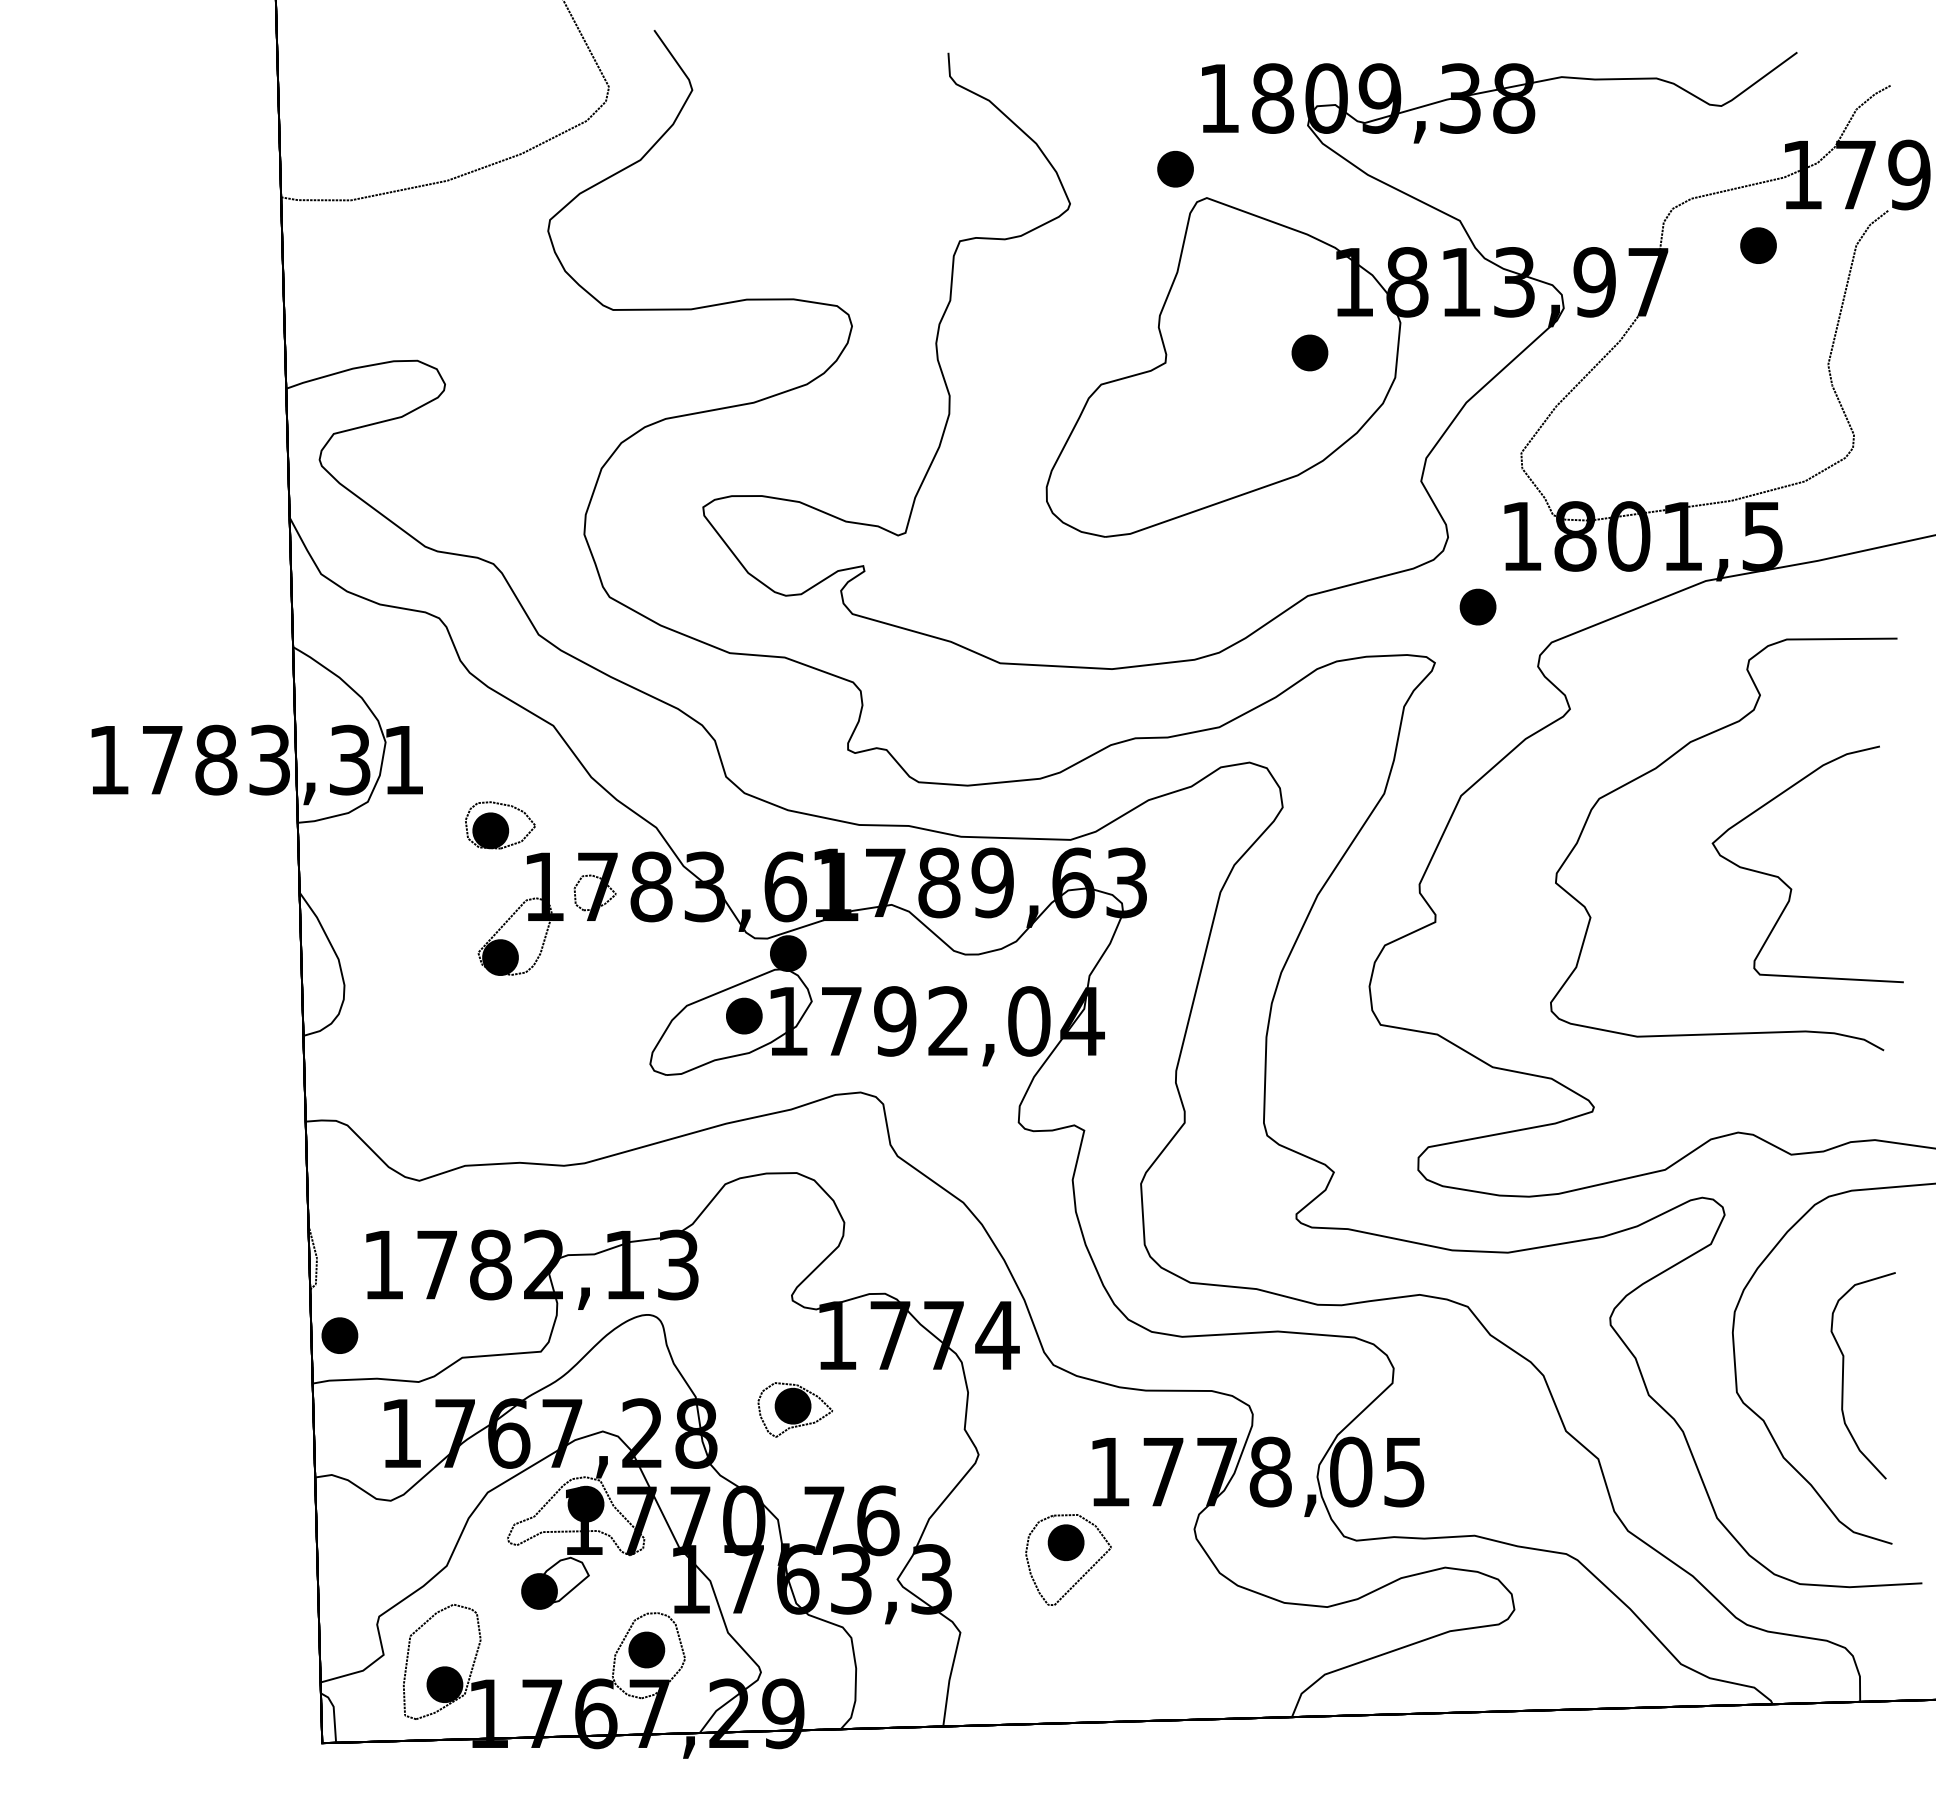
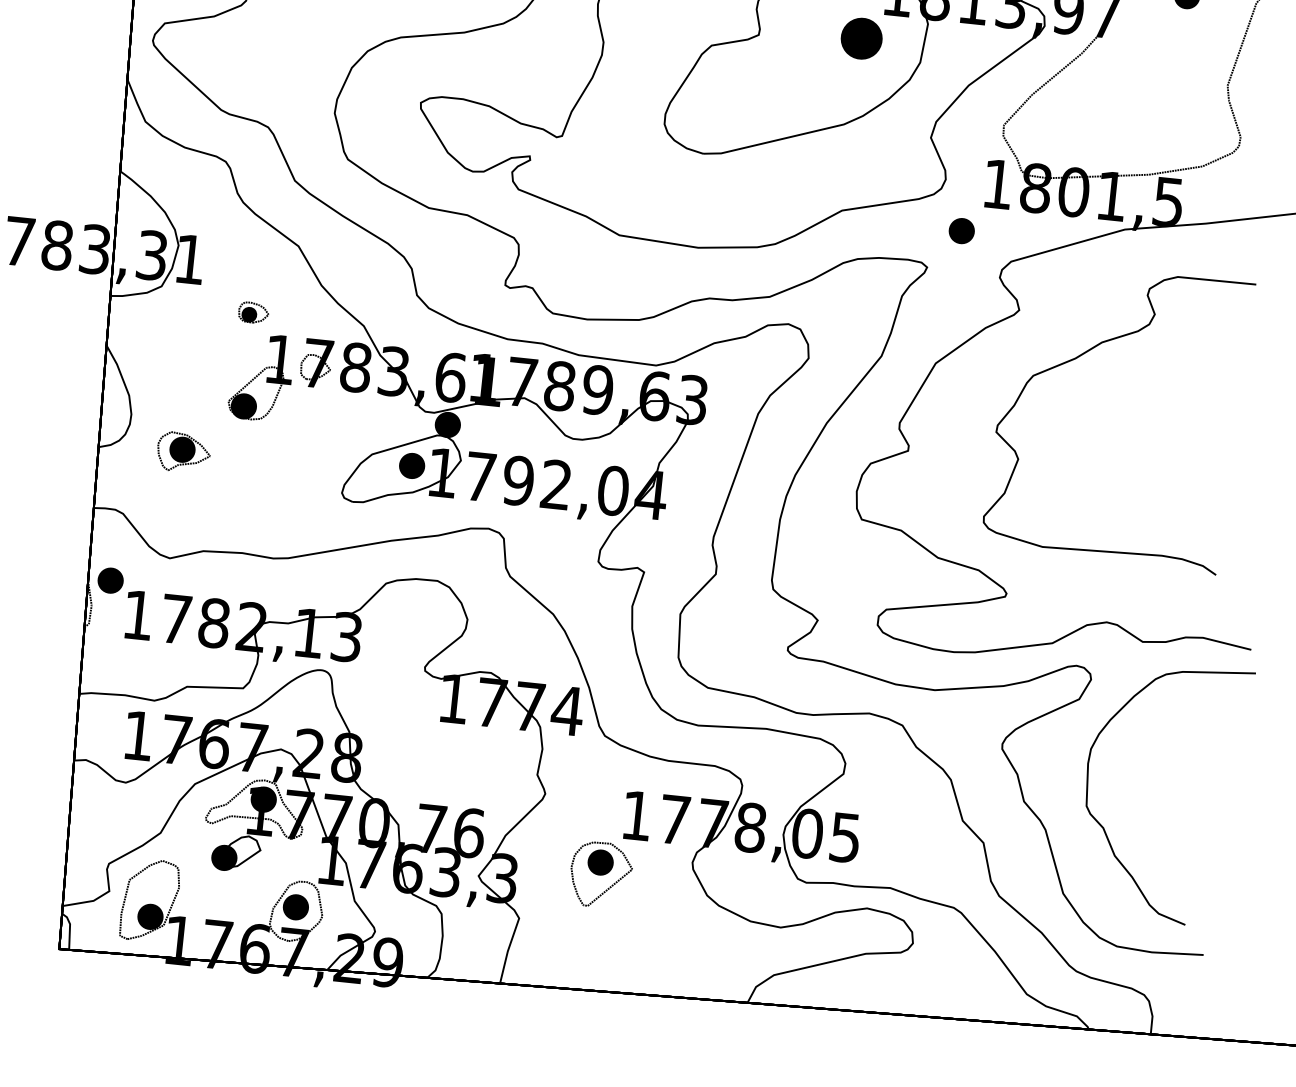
part: (1309, 352) -> (861, 38), size x1.6
part: (500, 825) -> (253, 312), size x0.6
curve: (1787, 884) -> (1160, 450), removed
part: (339, 1335) -> (110, 580), moved
curve: (1843, 1375) -> (1163, 802), removed
part: (795, 1409) -> (183, 452), moved

